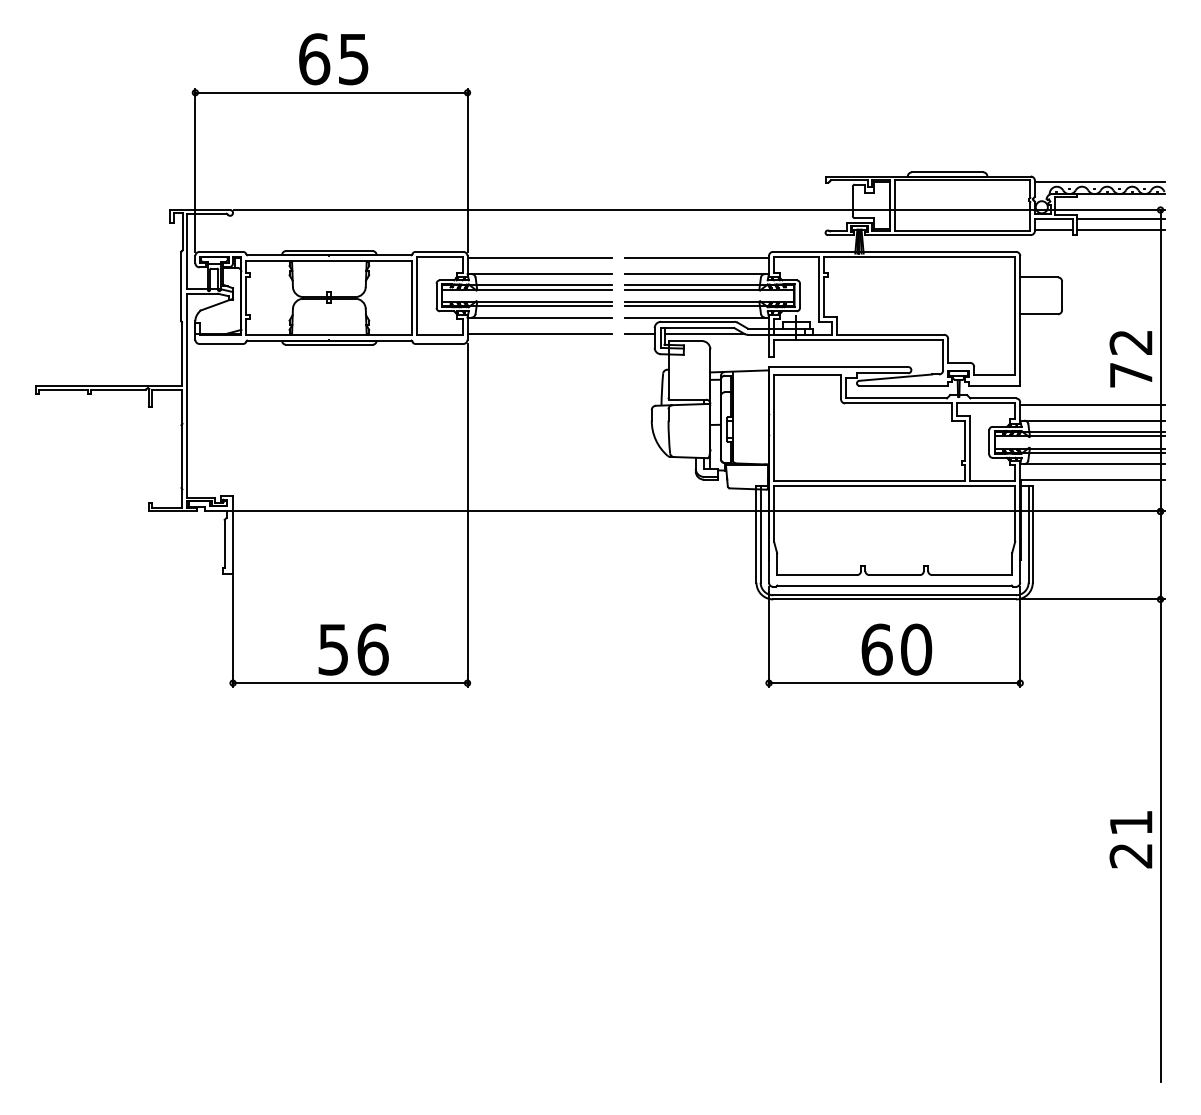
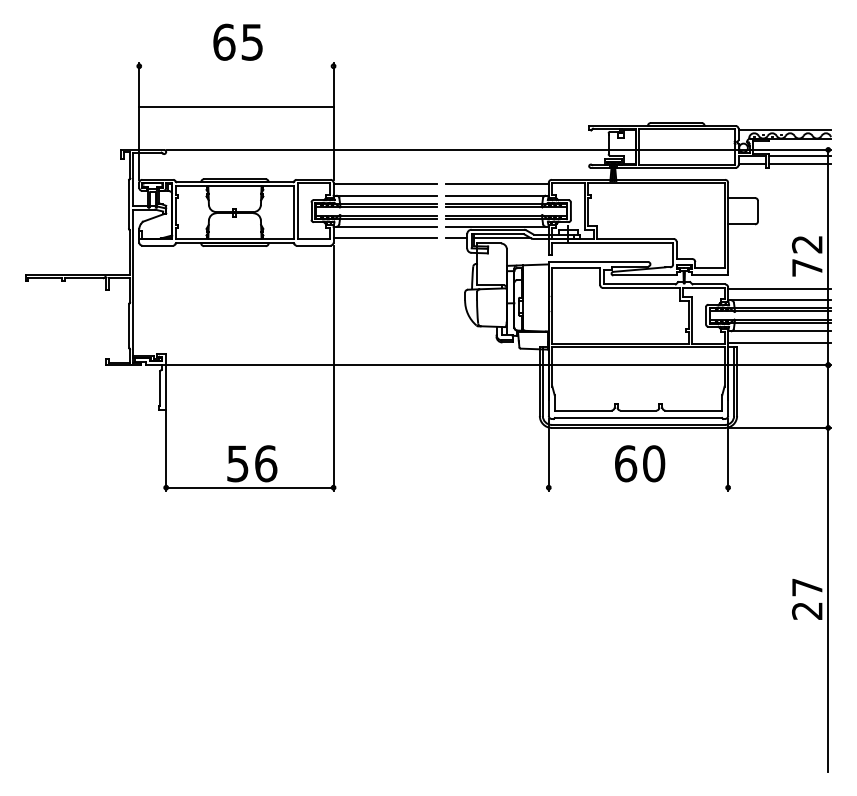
line: (331, 93) -> (236, 107), moved
line: (894, 682) -> (638, 487), removed
text: (1131, 822) -> (807, 587), 21 -> 27

